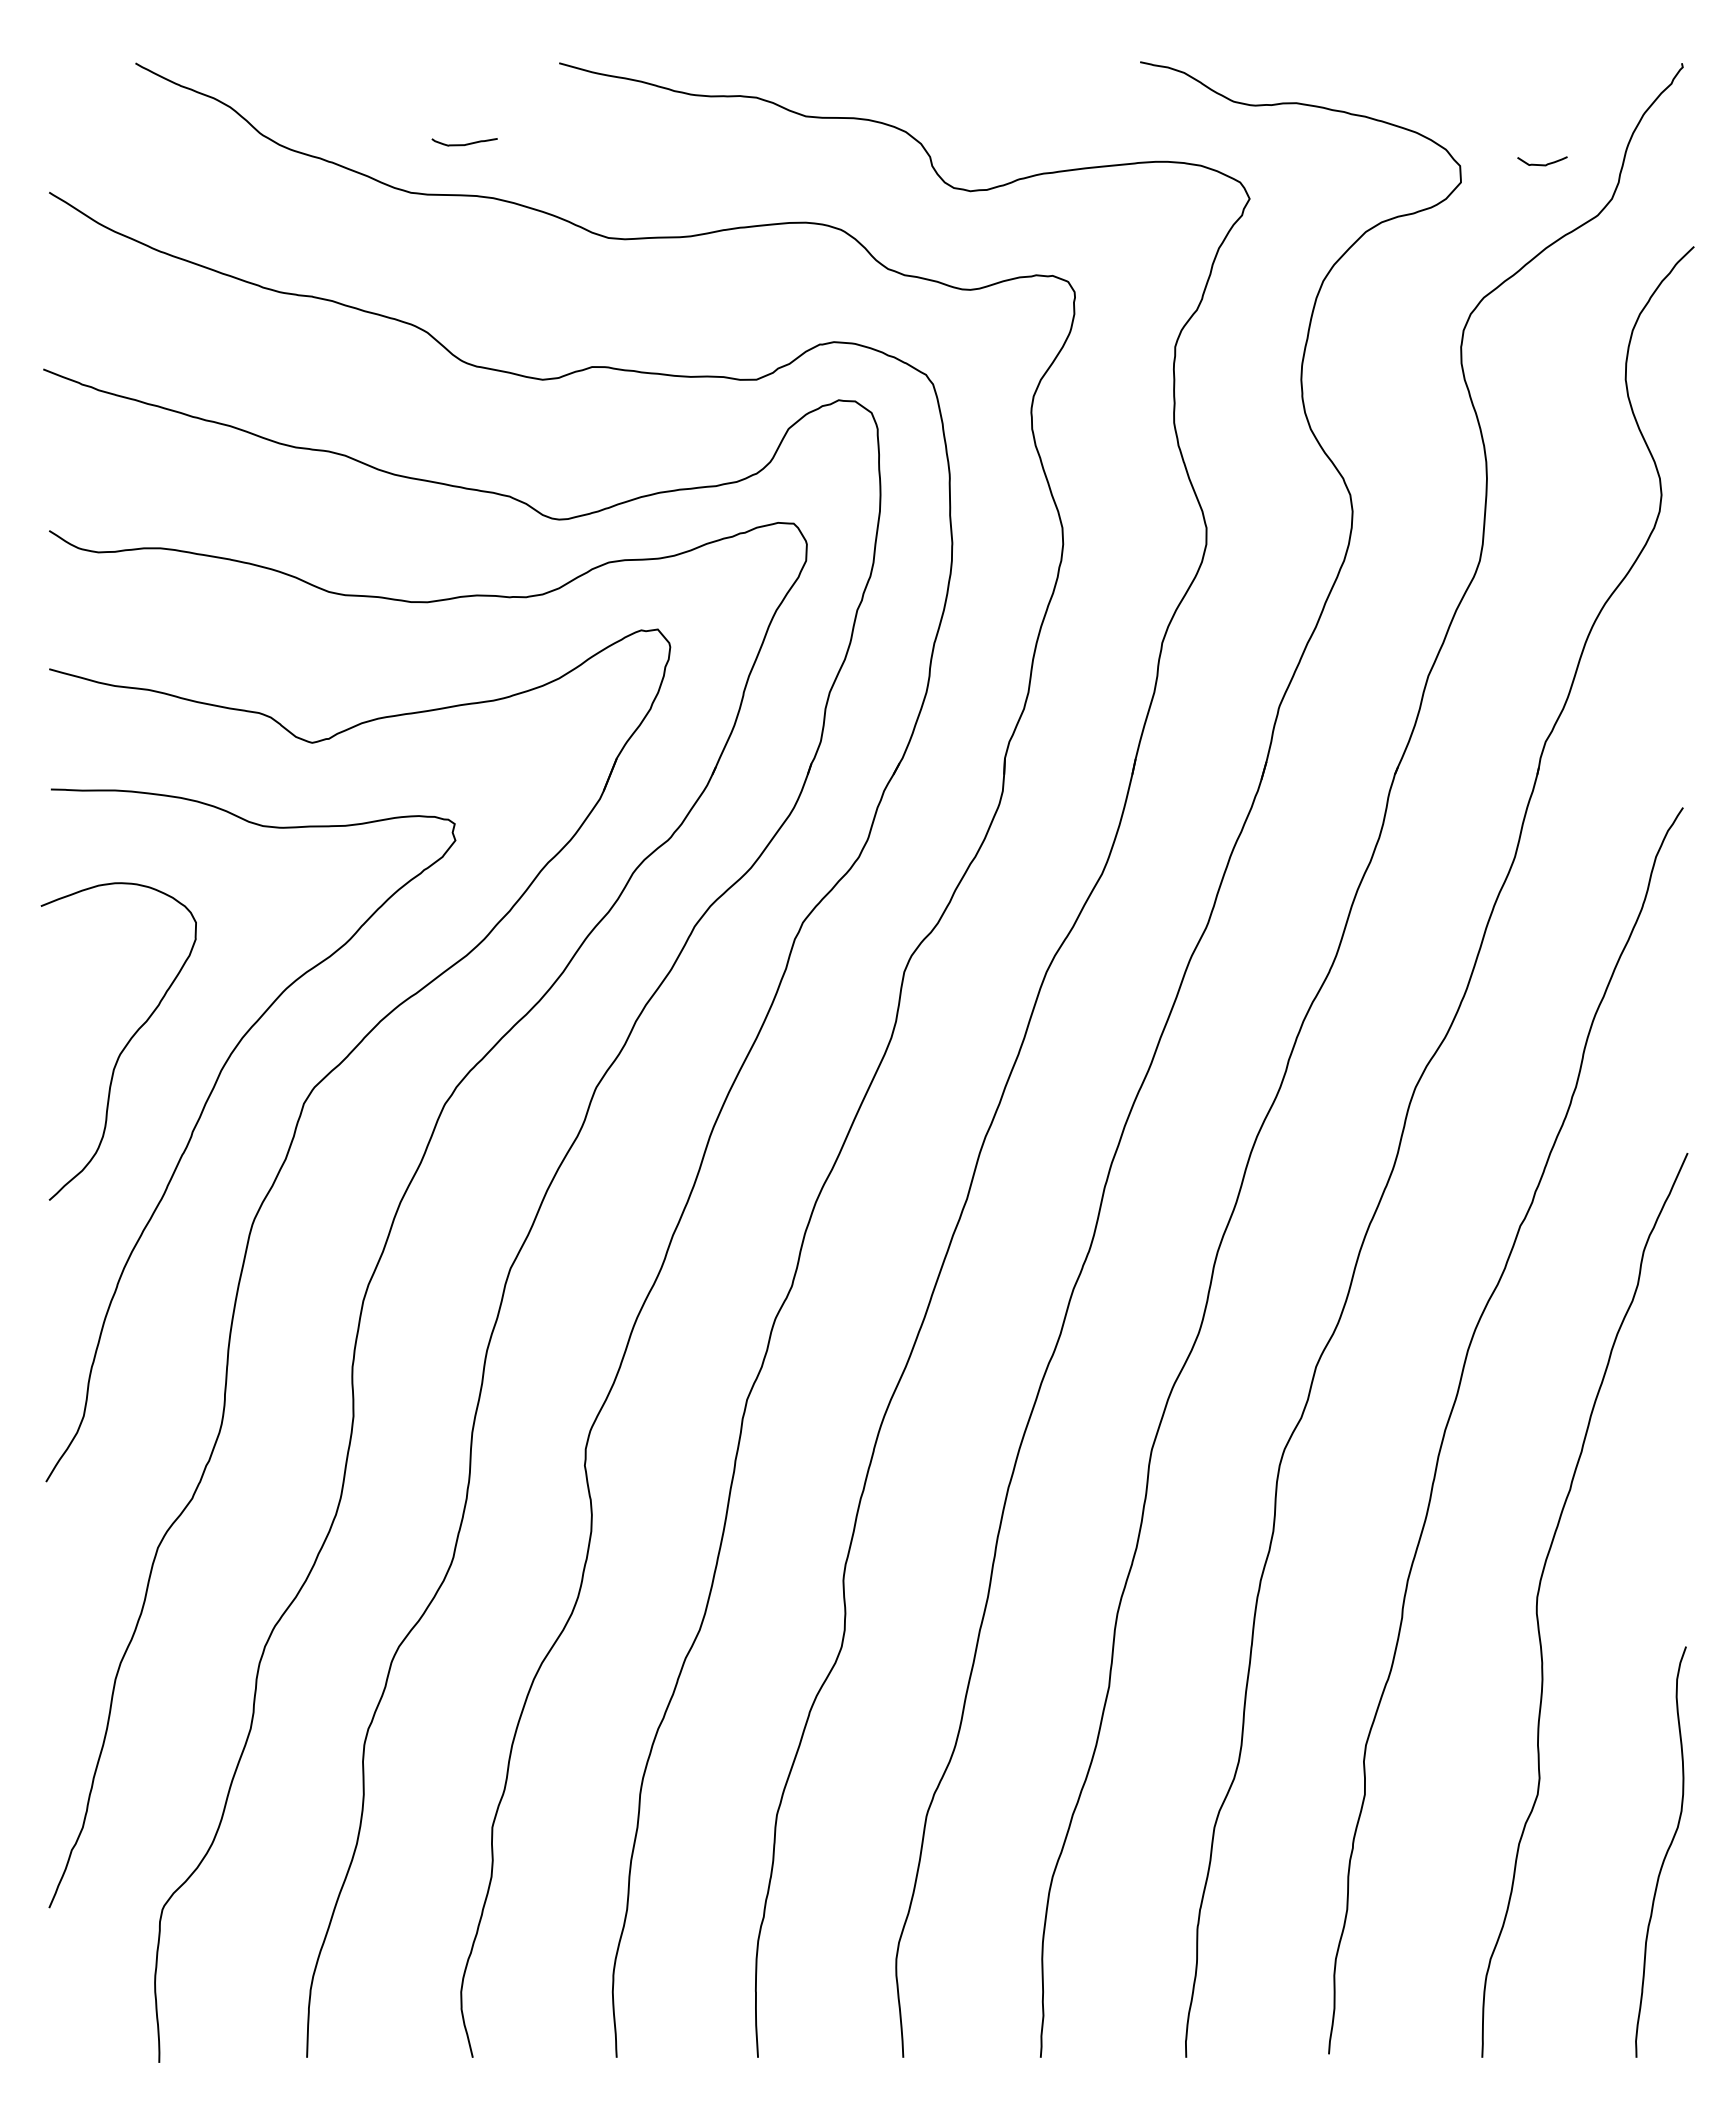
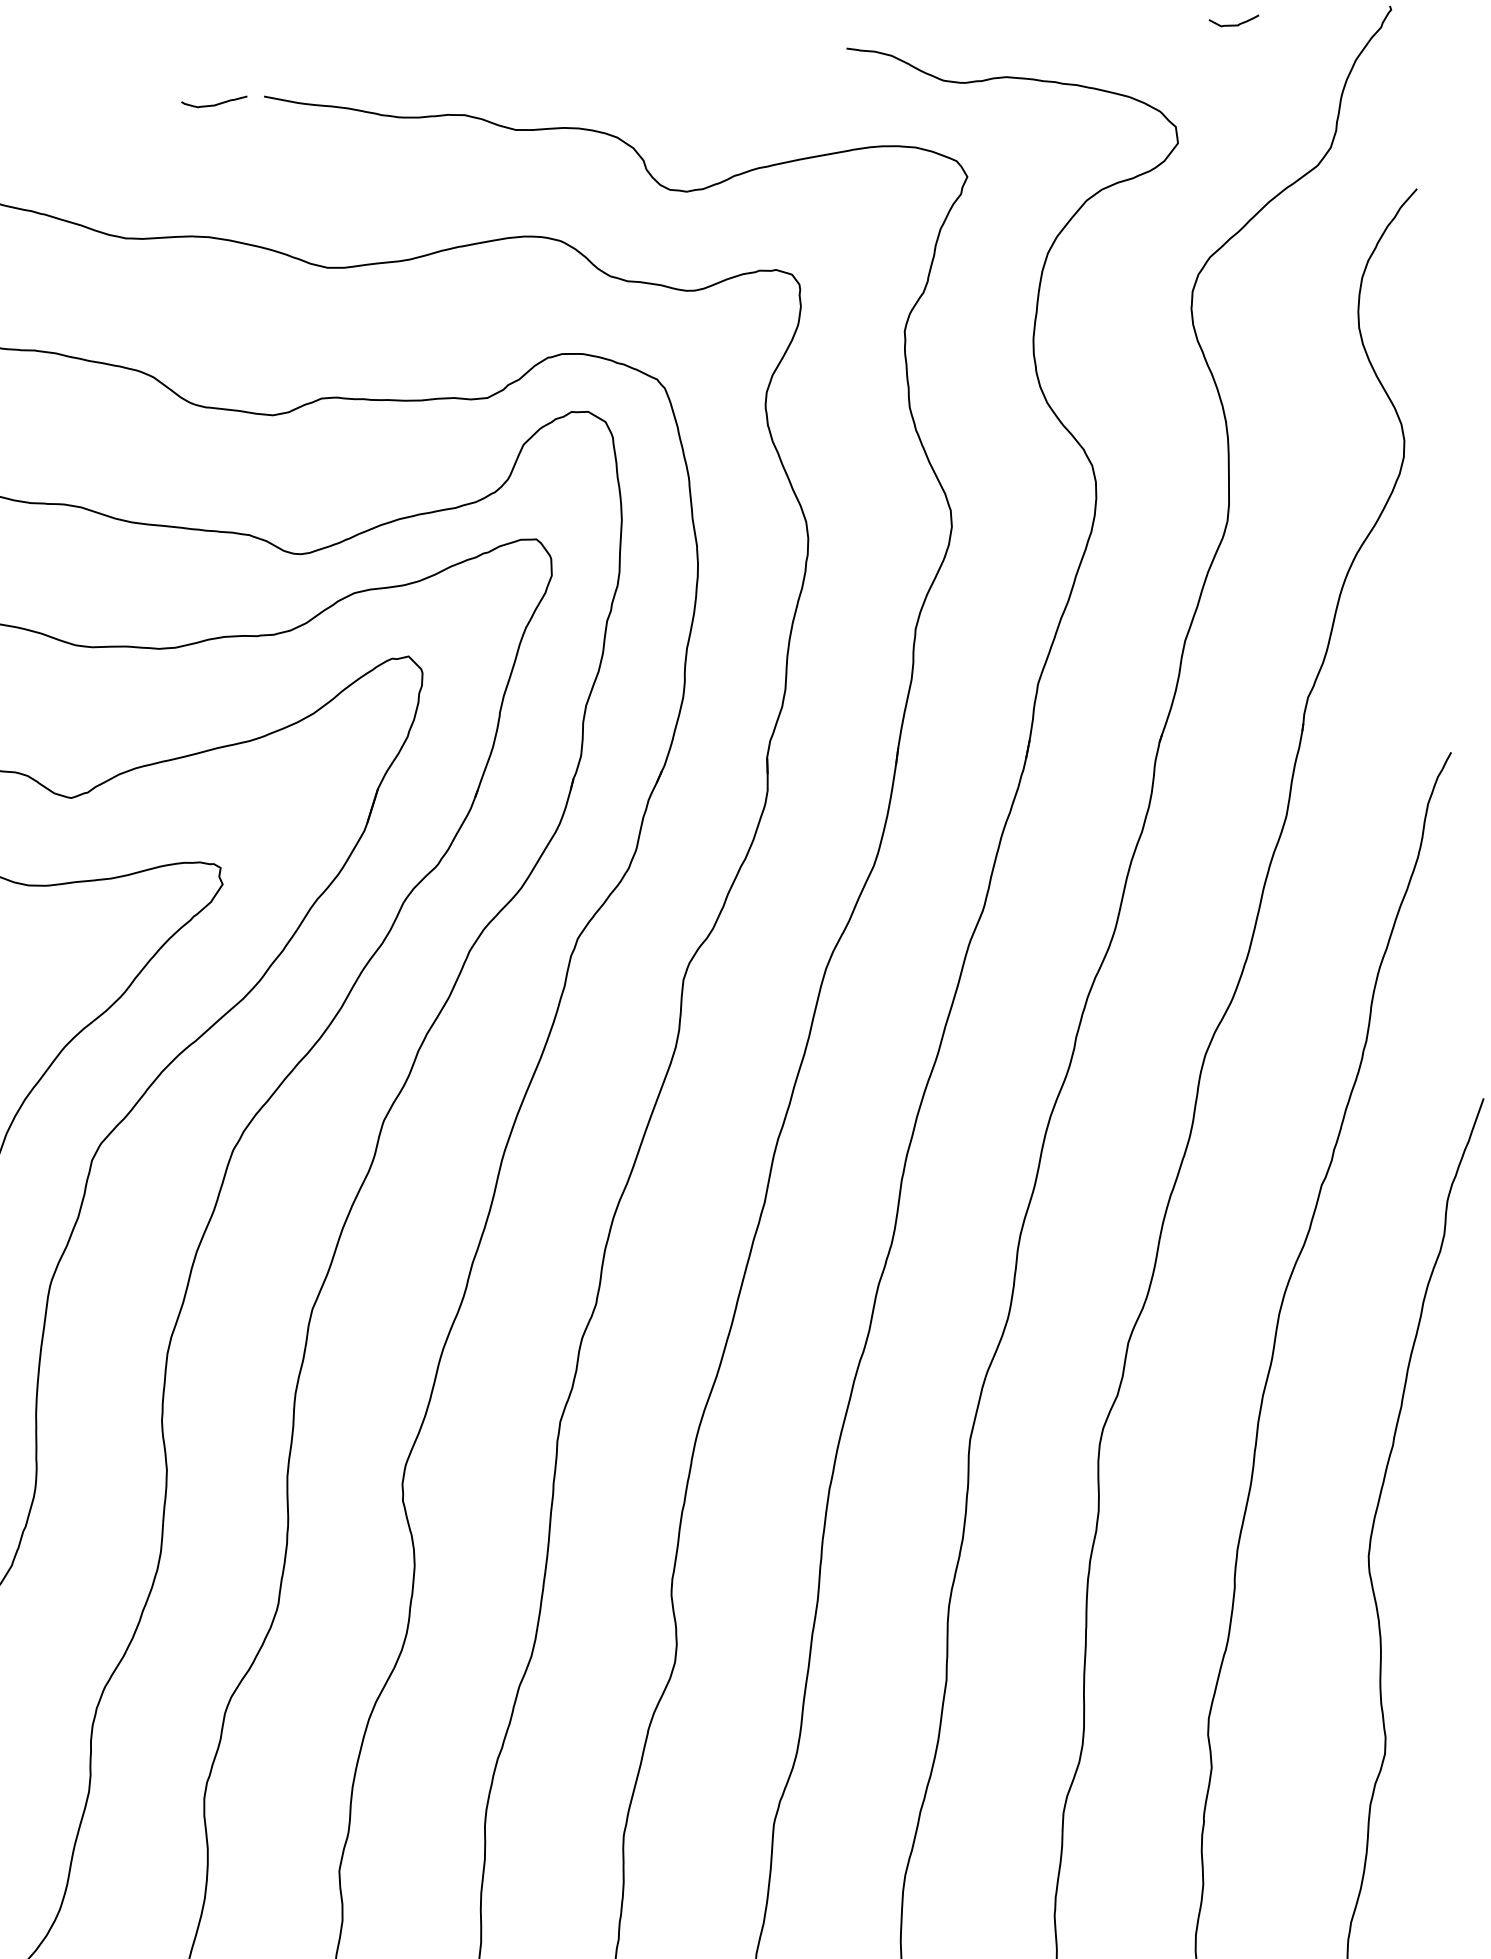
curve: (464, 144) -> (214, 104), moved
curve: (1542, 164) -> (1234, 24), moved

